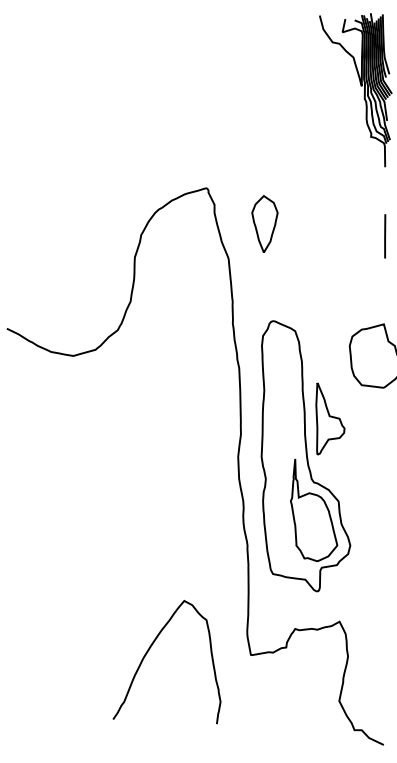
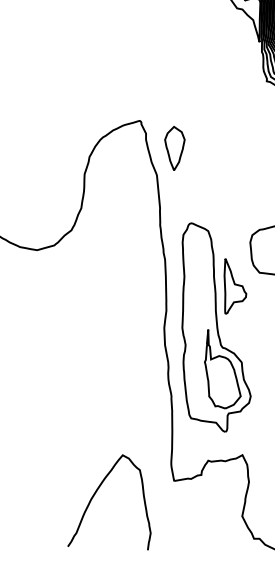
part: (264, 223) -> (174, 148), moved
part: (330, 418) -> (235, 286), moved
curve: (148, 652) -> (95, 495), moved

